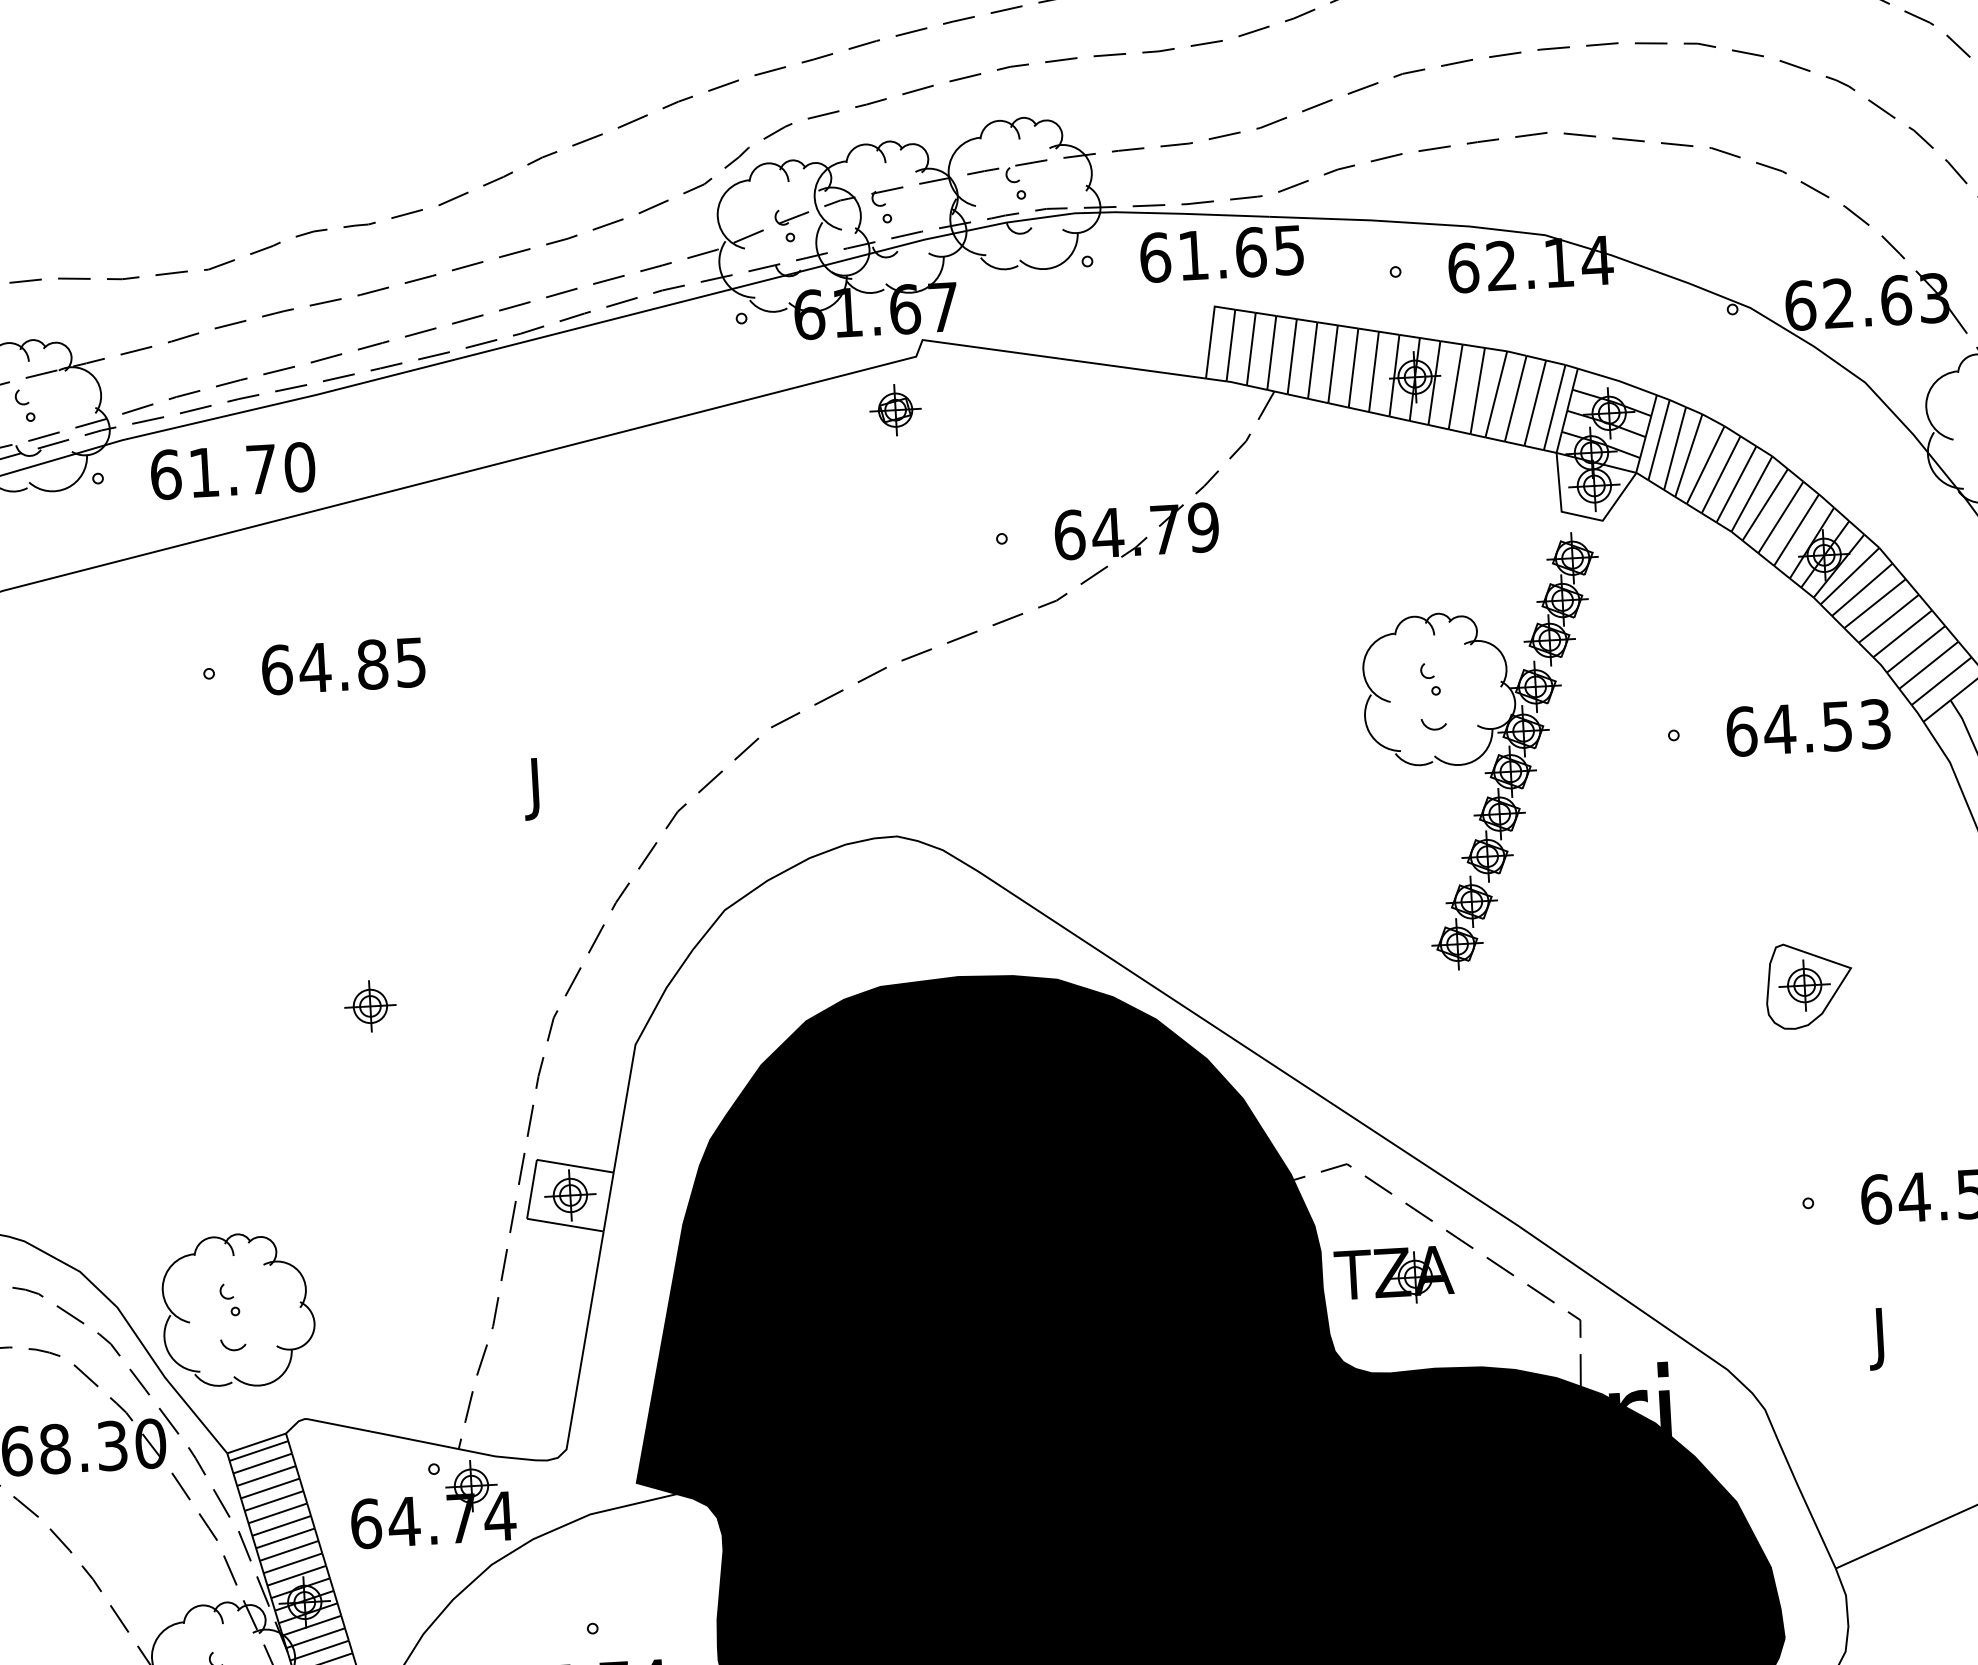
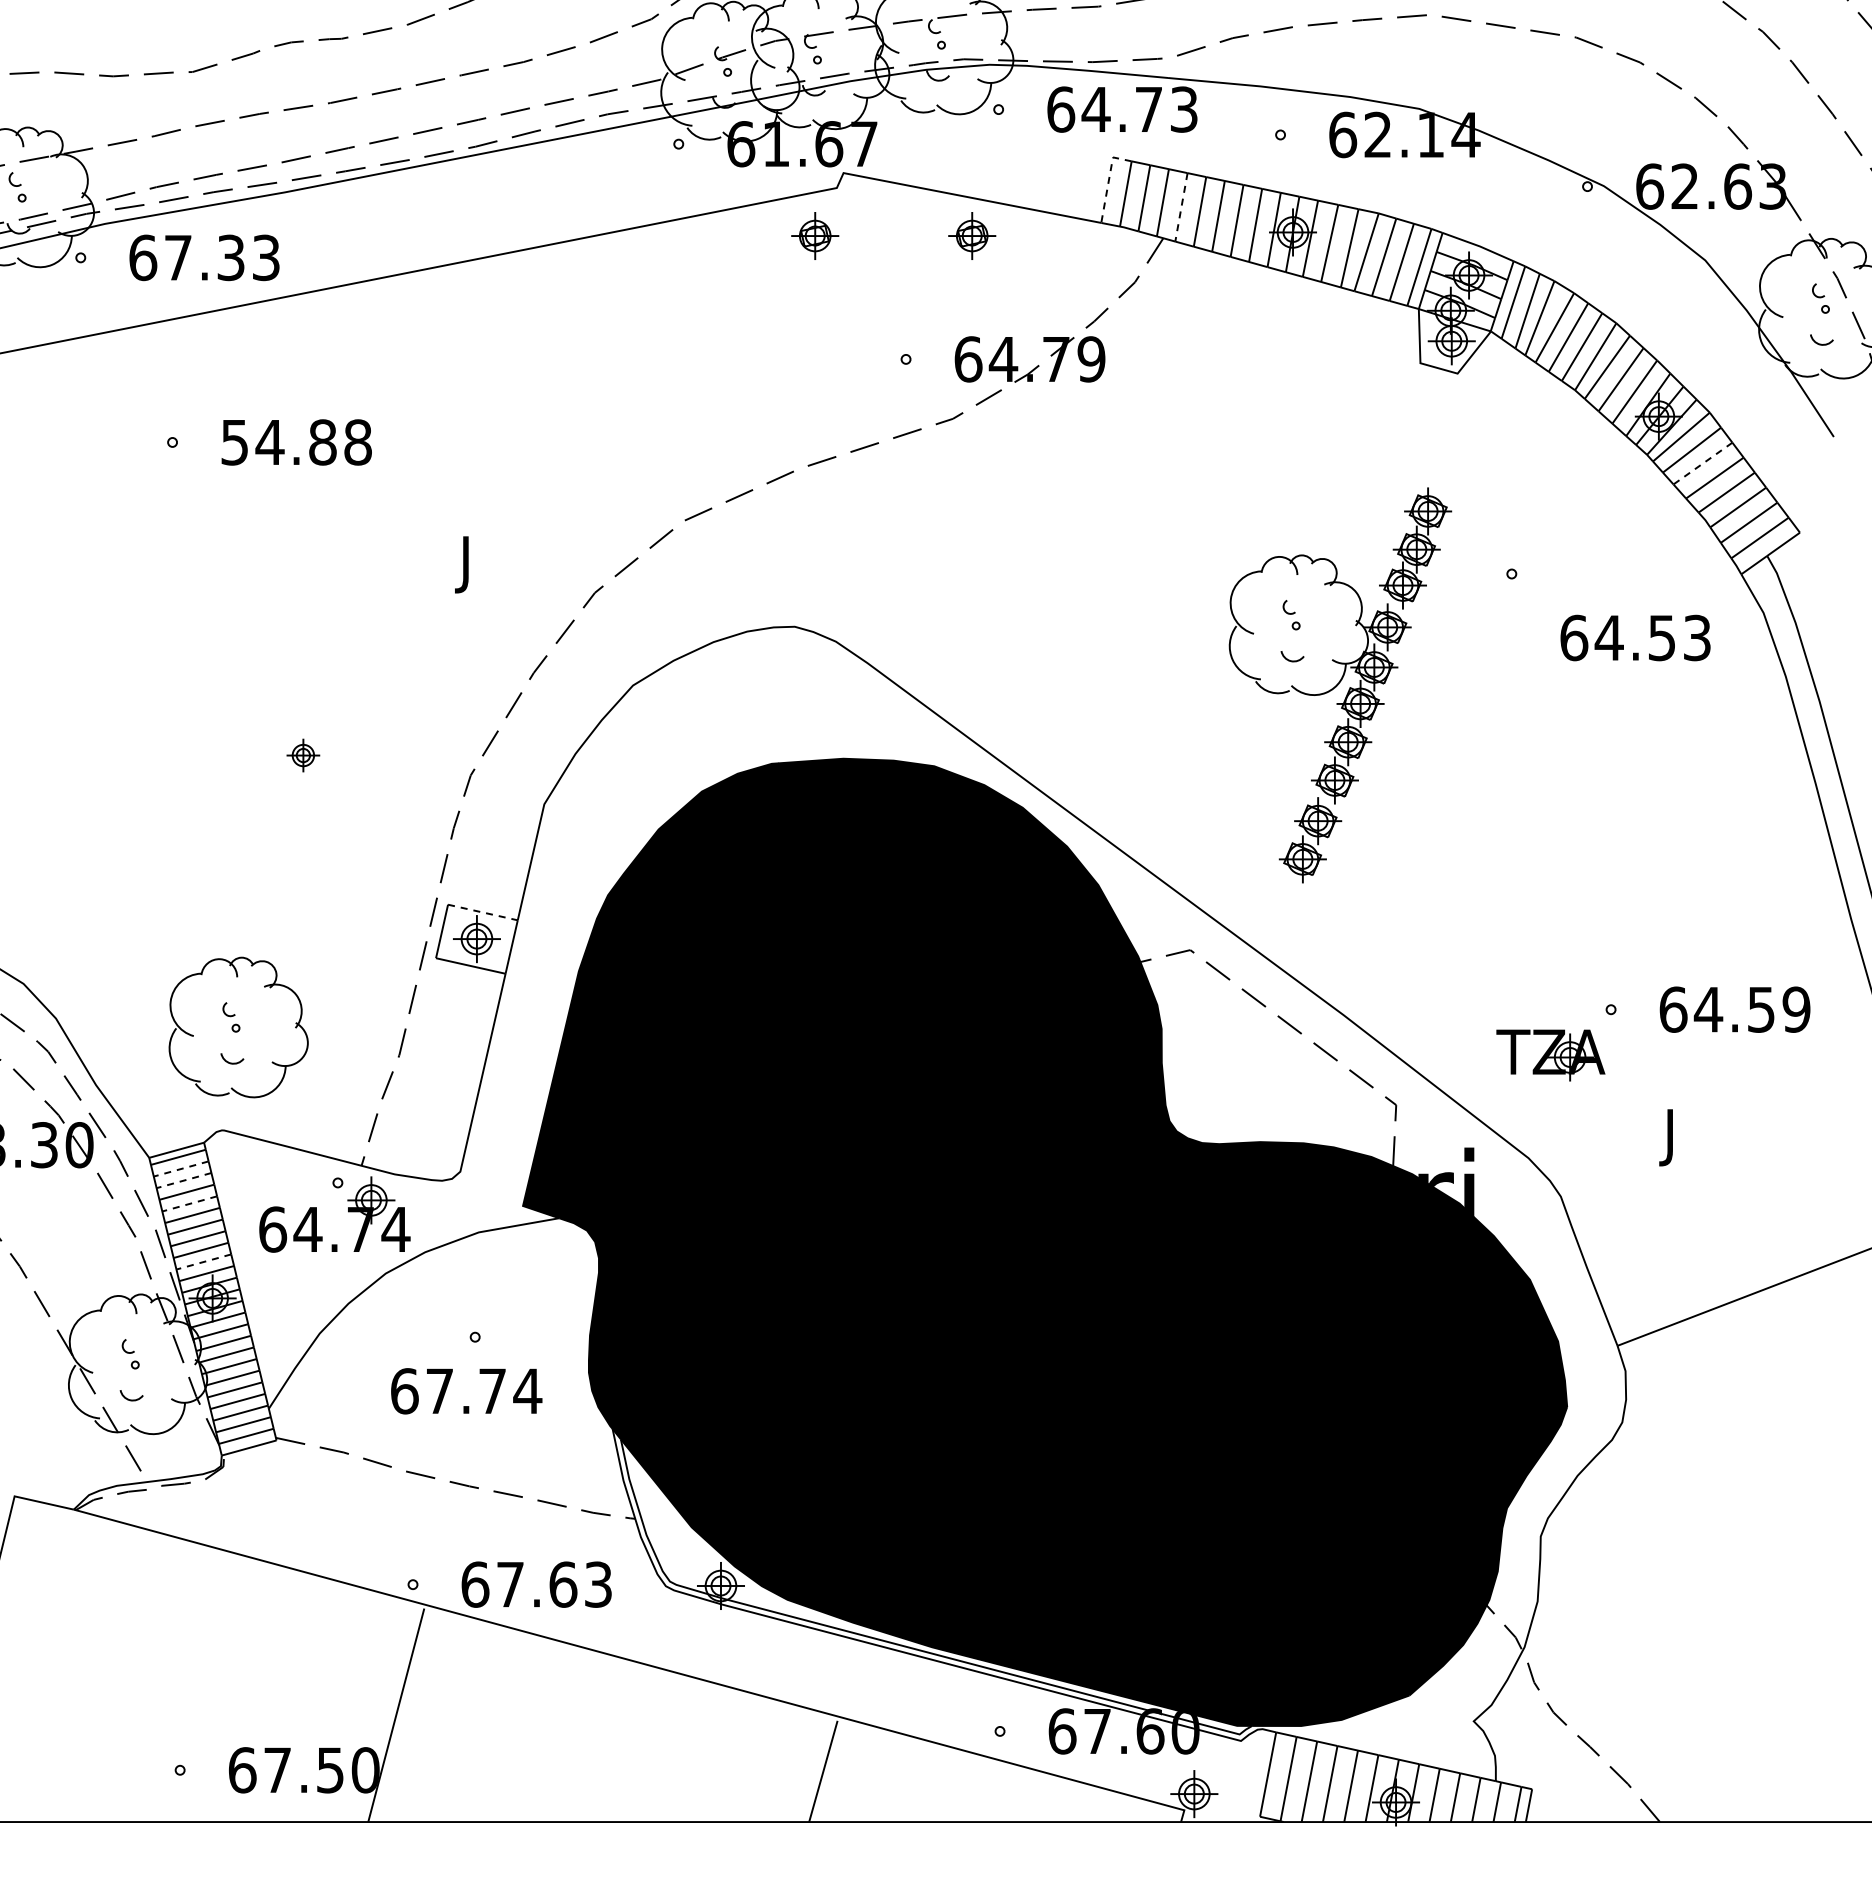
text: (1240, 252) -> (1139, 109), 61.65 -> 64.73
line: (1212, 330) -> (1109, 179), solid -> dashed
line: (1292, 356) -> (1181, 207), solid -> dashed
part: (1066, 400) -> (972, 235), added
text: (252, 469) -> (222, 257), 61.70 -> 67.33
line: (1874, 603) -> (1702, 463), solid -> dashed
text: (343, 666) -> (296, 442), 64.85 -> 54.88
text: (1808, 727) -> (1635, 637), moved
part: (1487, 752) -> (1340, 685), moved
part: (1808, 984) -> (1622, 809), removed
part: (370, 1006) -> (303, 755), size x0.7
line: (574, 1166) -> (482, 912), solid -> dashed
part: (1393, 1276) -> (1550, 1055), moved
part: (238, 1310) -> (238, 1027), moved
line: (261, 1464) -> (180, 1169), solid -> dashed
line: (265, 1475) -> (183, 1180), solid -> dashed
line: (273, 1501) -> (189, 1204), solid -> dashed
line: (292, 1563) -> (203, 1262), solid -> dashed

